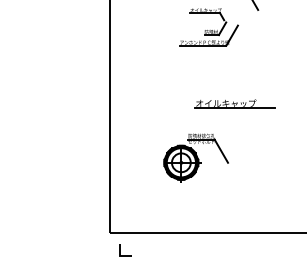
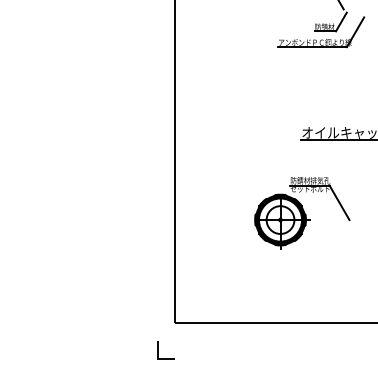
line: (120, 250) -> (158, 351), moved

